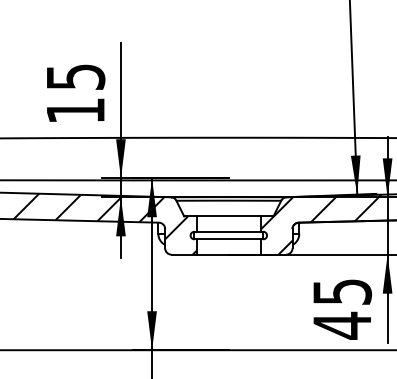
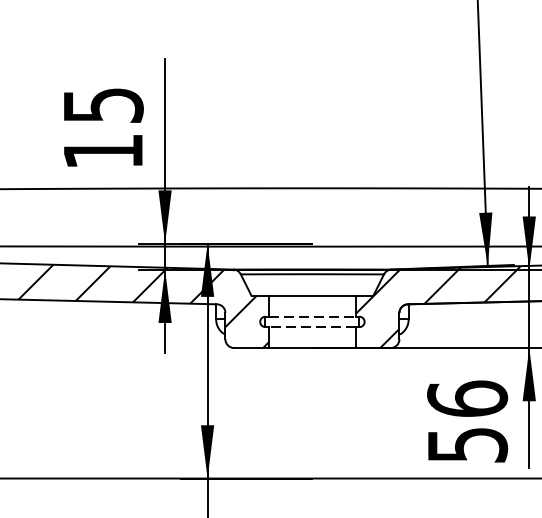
line: (228, 231) -> (311, 316), solid -> dashed
line: (228, 239) -> (311, 327), solid -> dashed
text: (342, 308) -> (467, 421), 45 -> 56

